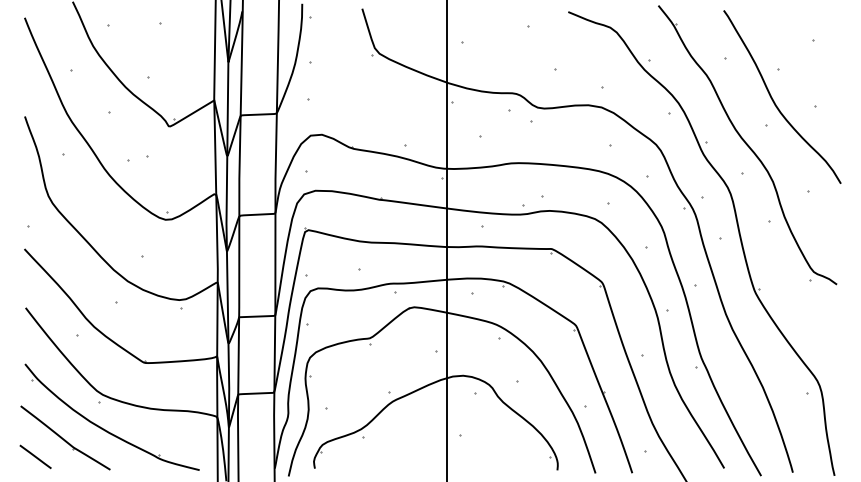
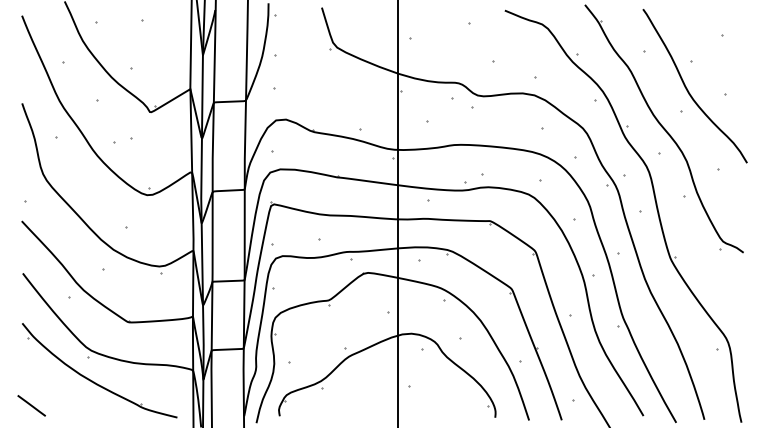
part: (65, 437) -> (58, 388), removed

